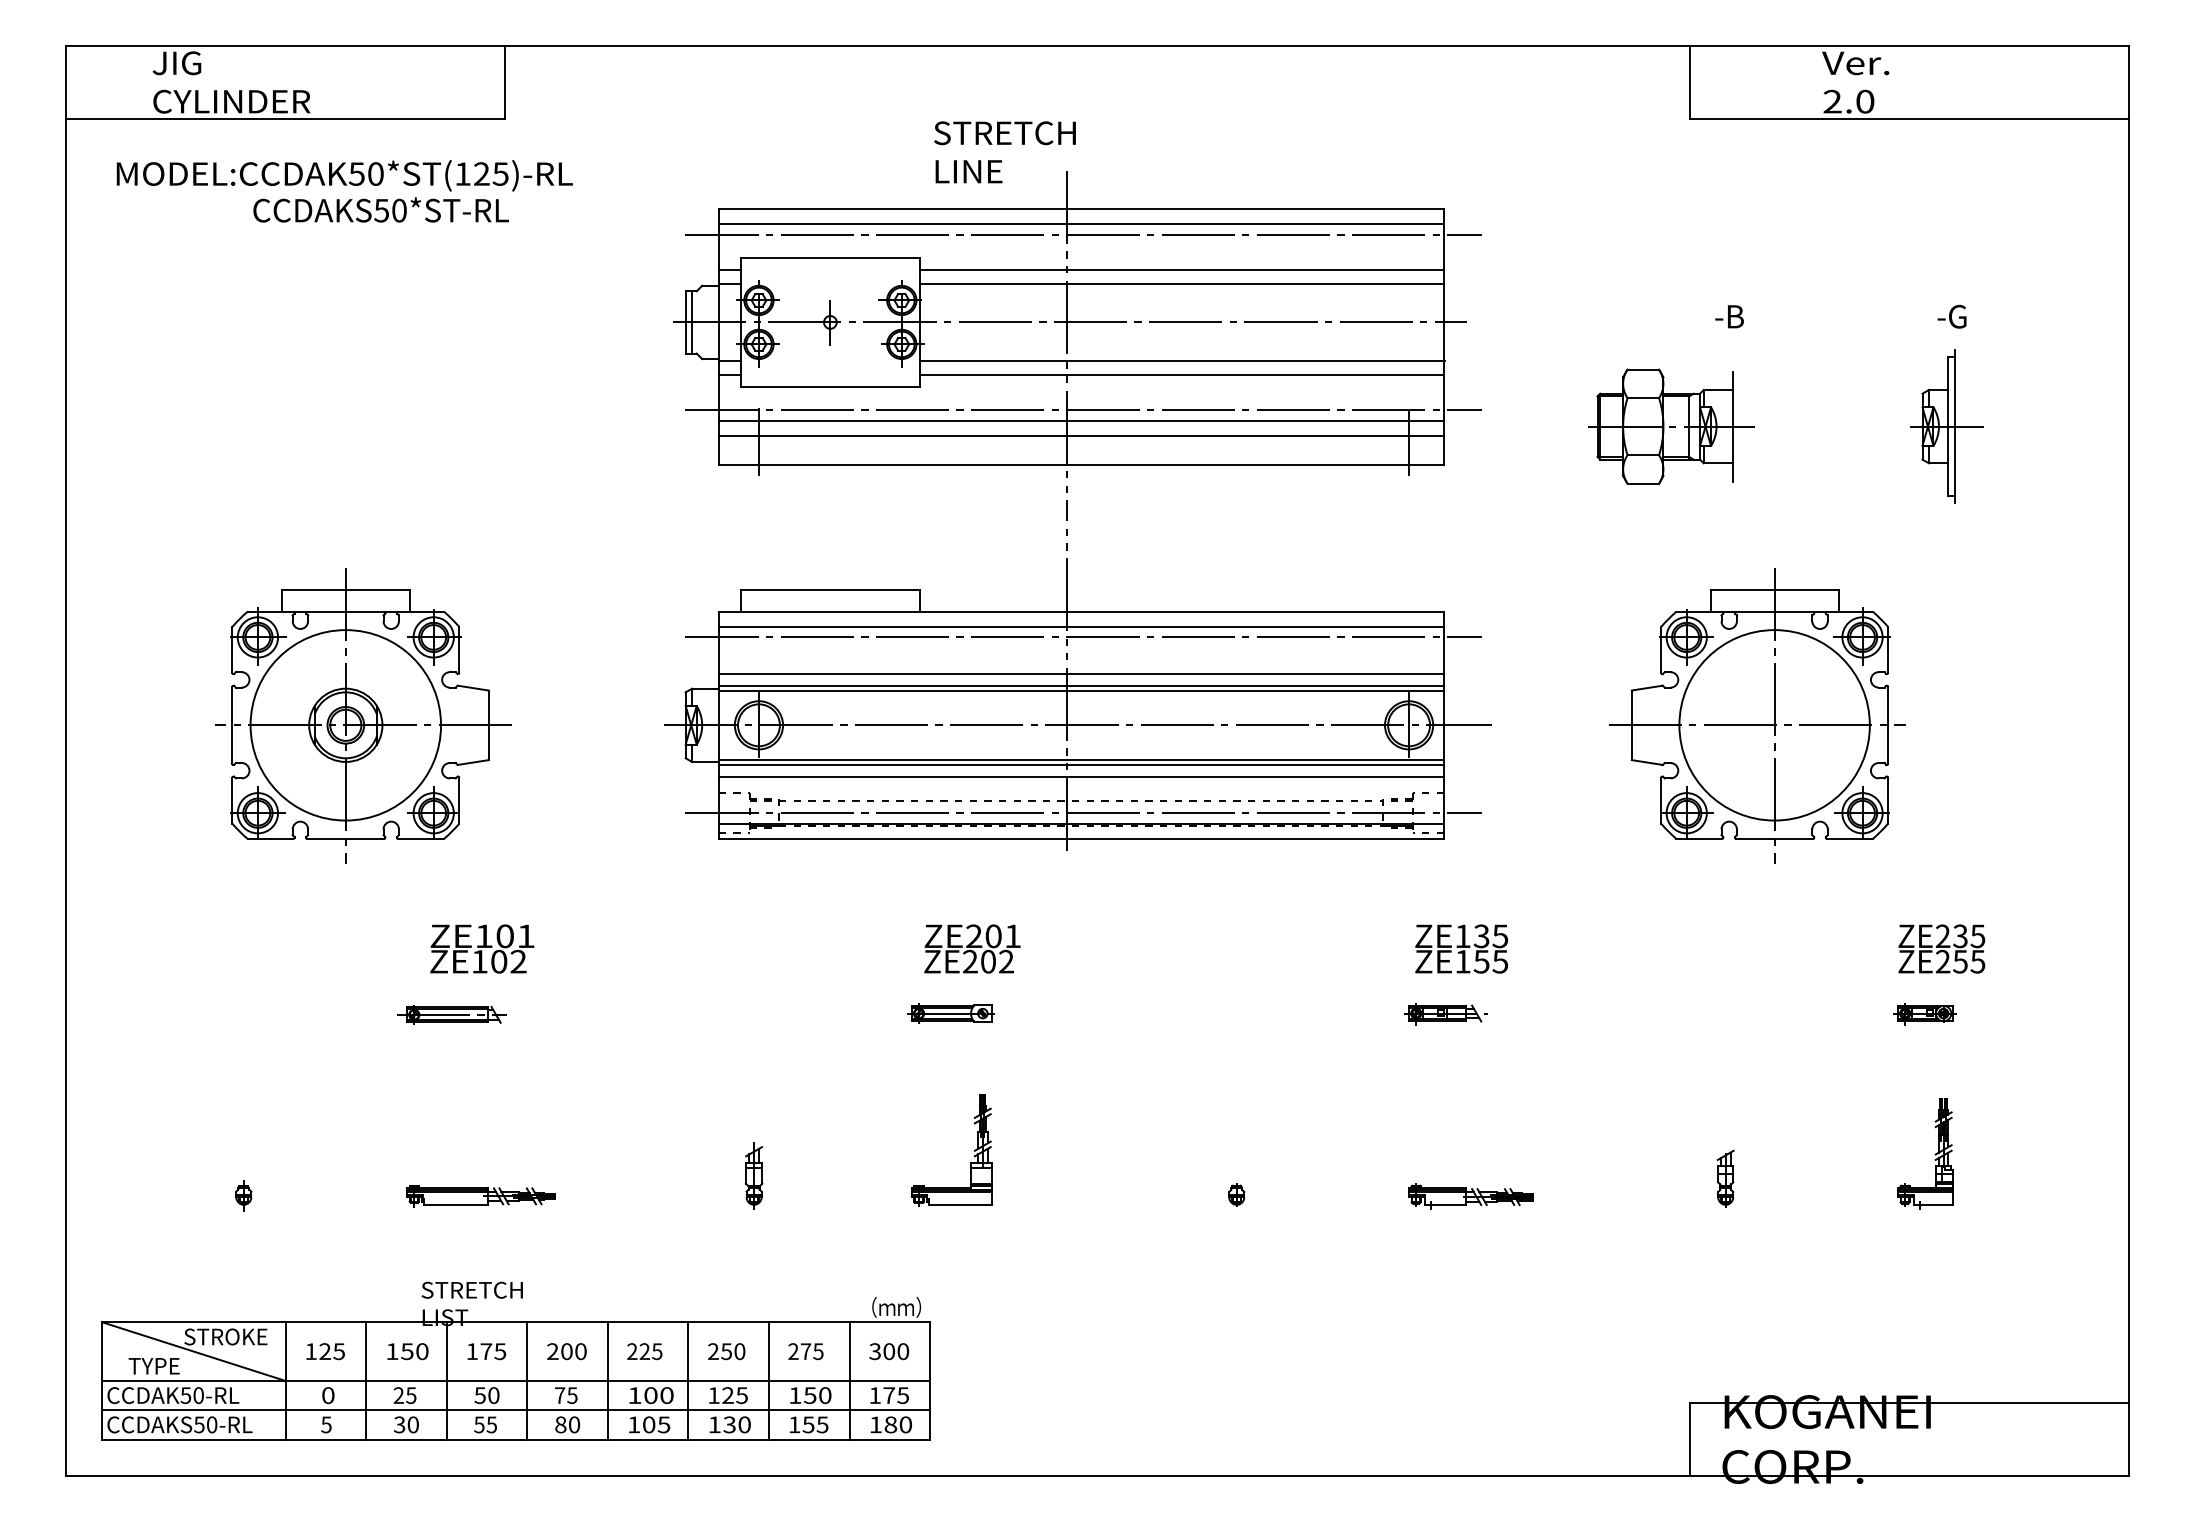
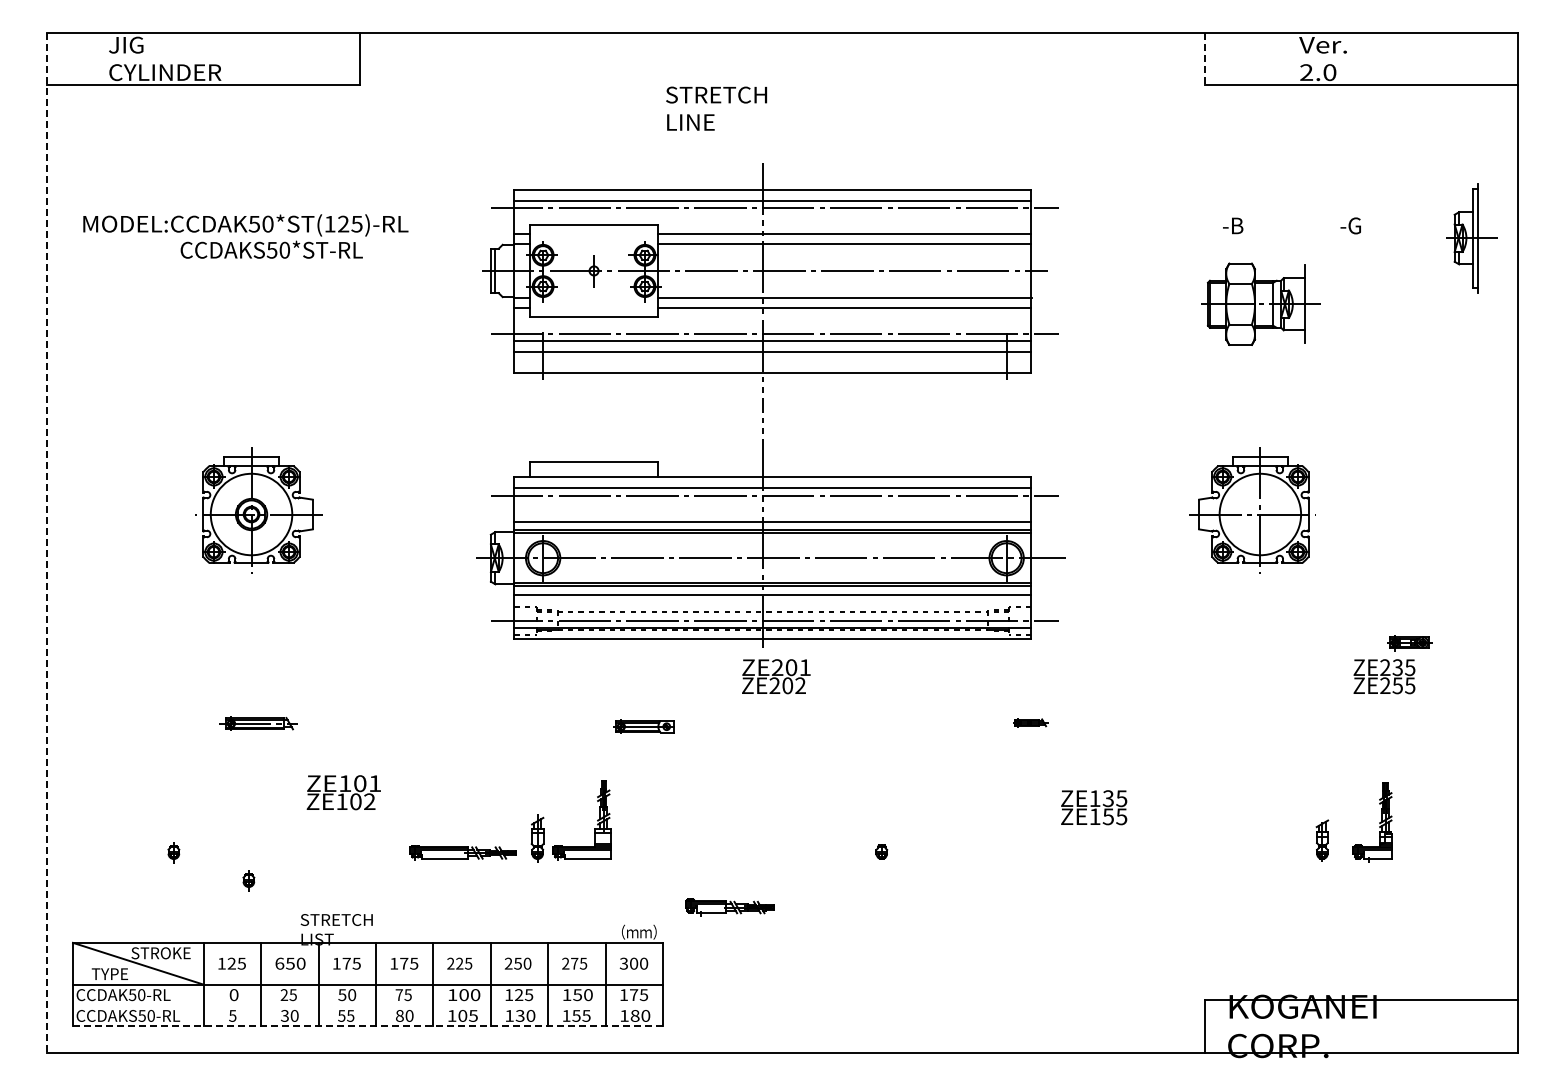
line: (1689, 83) -> (1204, 59), solid -> dashed
text: (344, 191) -> (245, 236), moved
text: (1951, 316) -> (1350, 225), moved
part: (1671, 425) -> (1260, 303), moved
part: (1946, 426) -> (1471, 238), moved
part: (1068, 511) -> (763, 405), moved
part: (362, 715) -> (258, 510), size x0.6
part: (1756, 715) -> (1252, 510), size x0.6
line: (65, 760) -> (46, 542), solid -> dashed
text: (481, 948) -> (343, 792), moved
text: (972, 948) -> (776, 676), moved
text: (1462, 948) -> (1094, 807), moved
part: (950, 1013) -> (643, 726), moved
part: (1445, 1013) -> (1030, 722), size x0.6
part: (452, 1014) -> (258, 723), moved
part: (1925, 1014) -> (1409, 643), moved
part: (969, 1161) -> (594, 828), moved
part: (1725, 1178) -> (1322, 840), moved
part: (480, 1195) -> (462, 852), moved
part: (1470, 1197) -> (729, 907), moved
part: (348, 1234) -> (248, 880), added
text: (391, 1351) -> (279, 963), 150 -> 650
text: (567, 1351) -> (404, 963), 200 -> 175
line: (516, 1410) -> (368, 1005), removed
line: (516, 1439) -> (368, 1026), solid -> dashed

